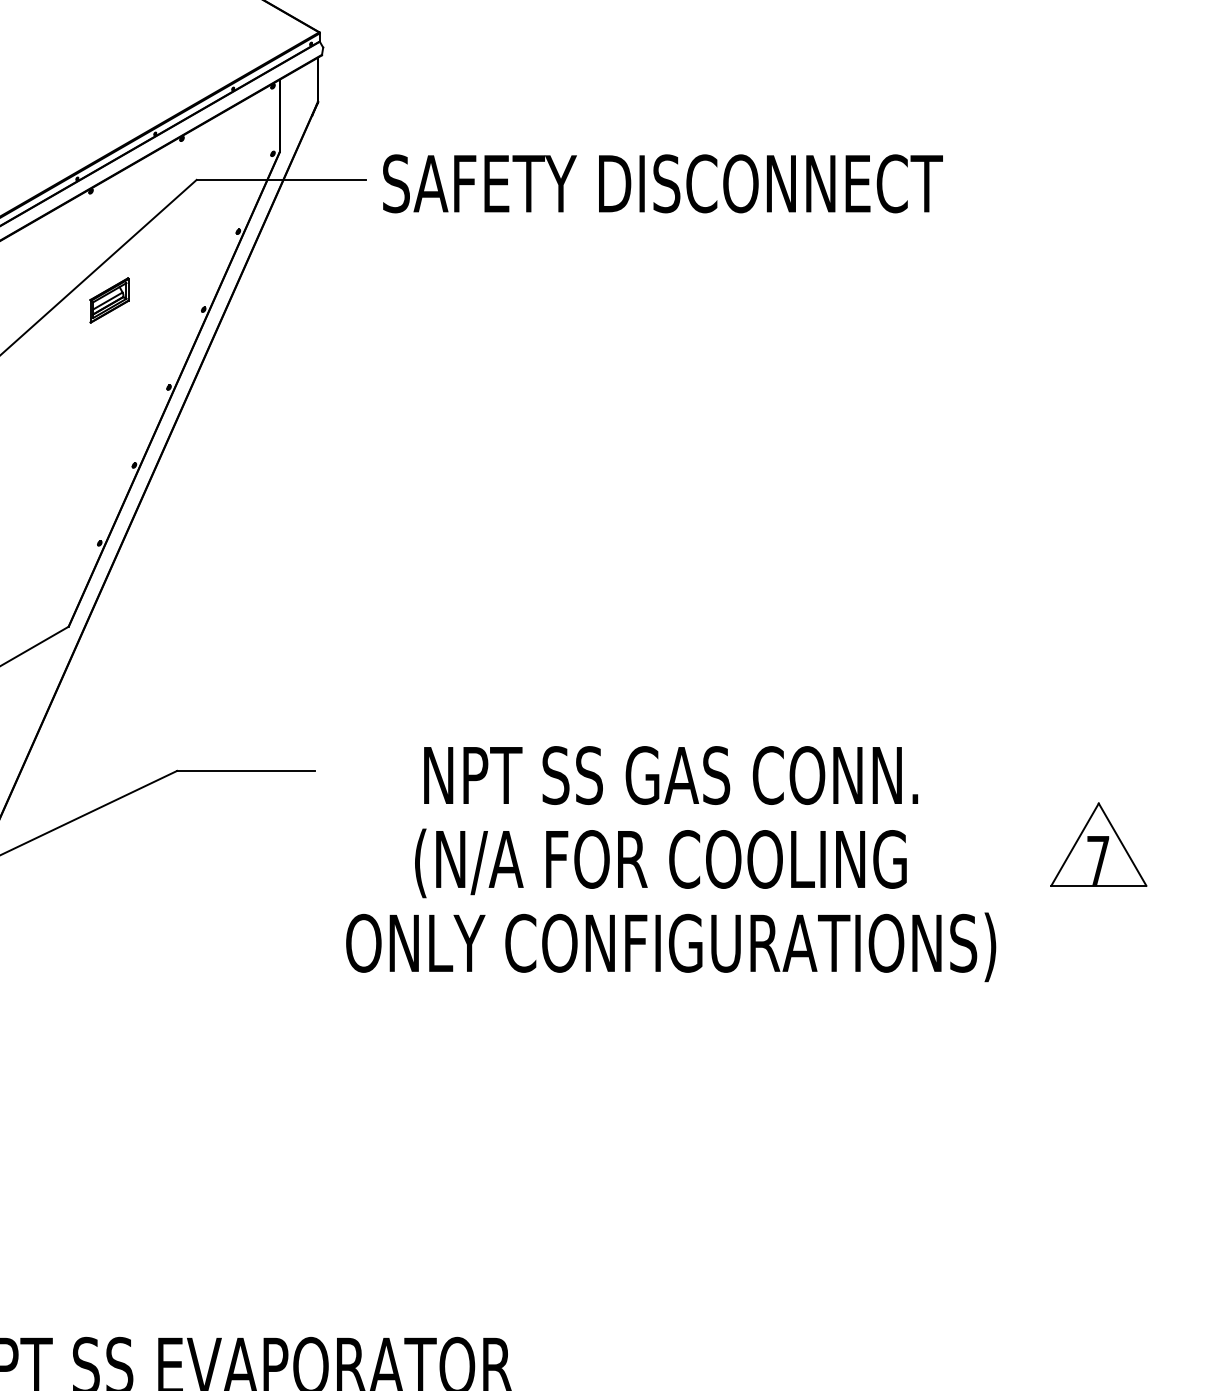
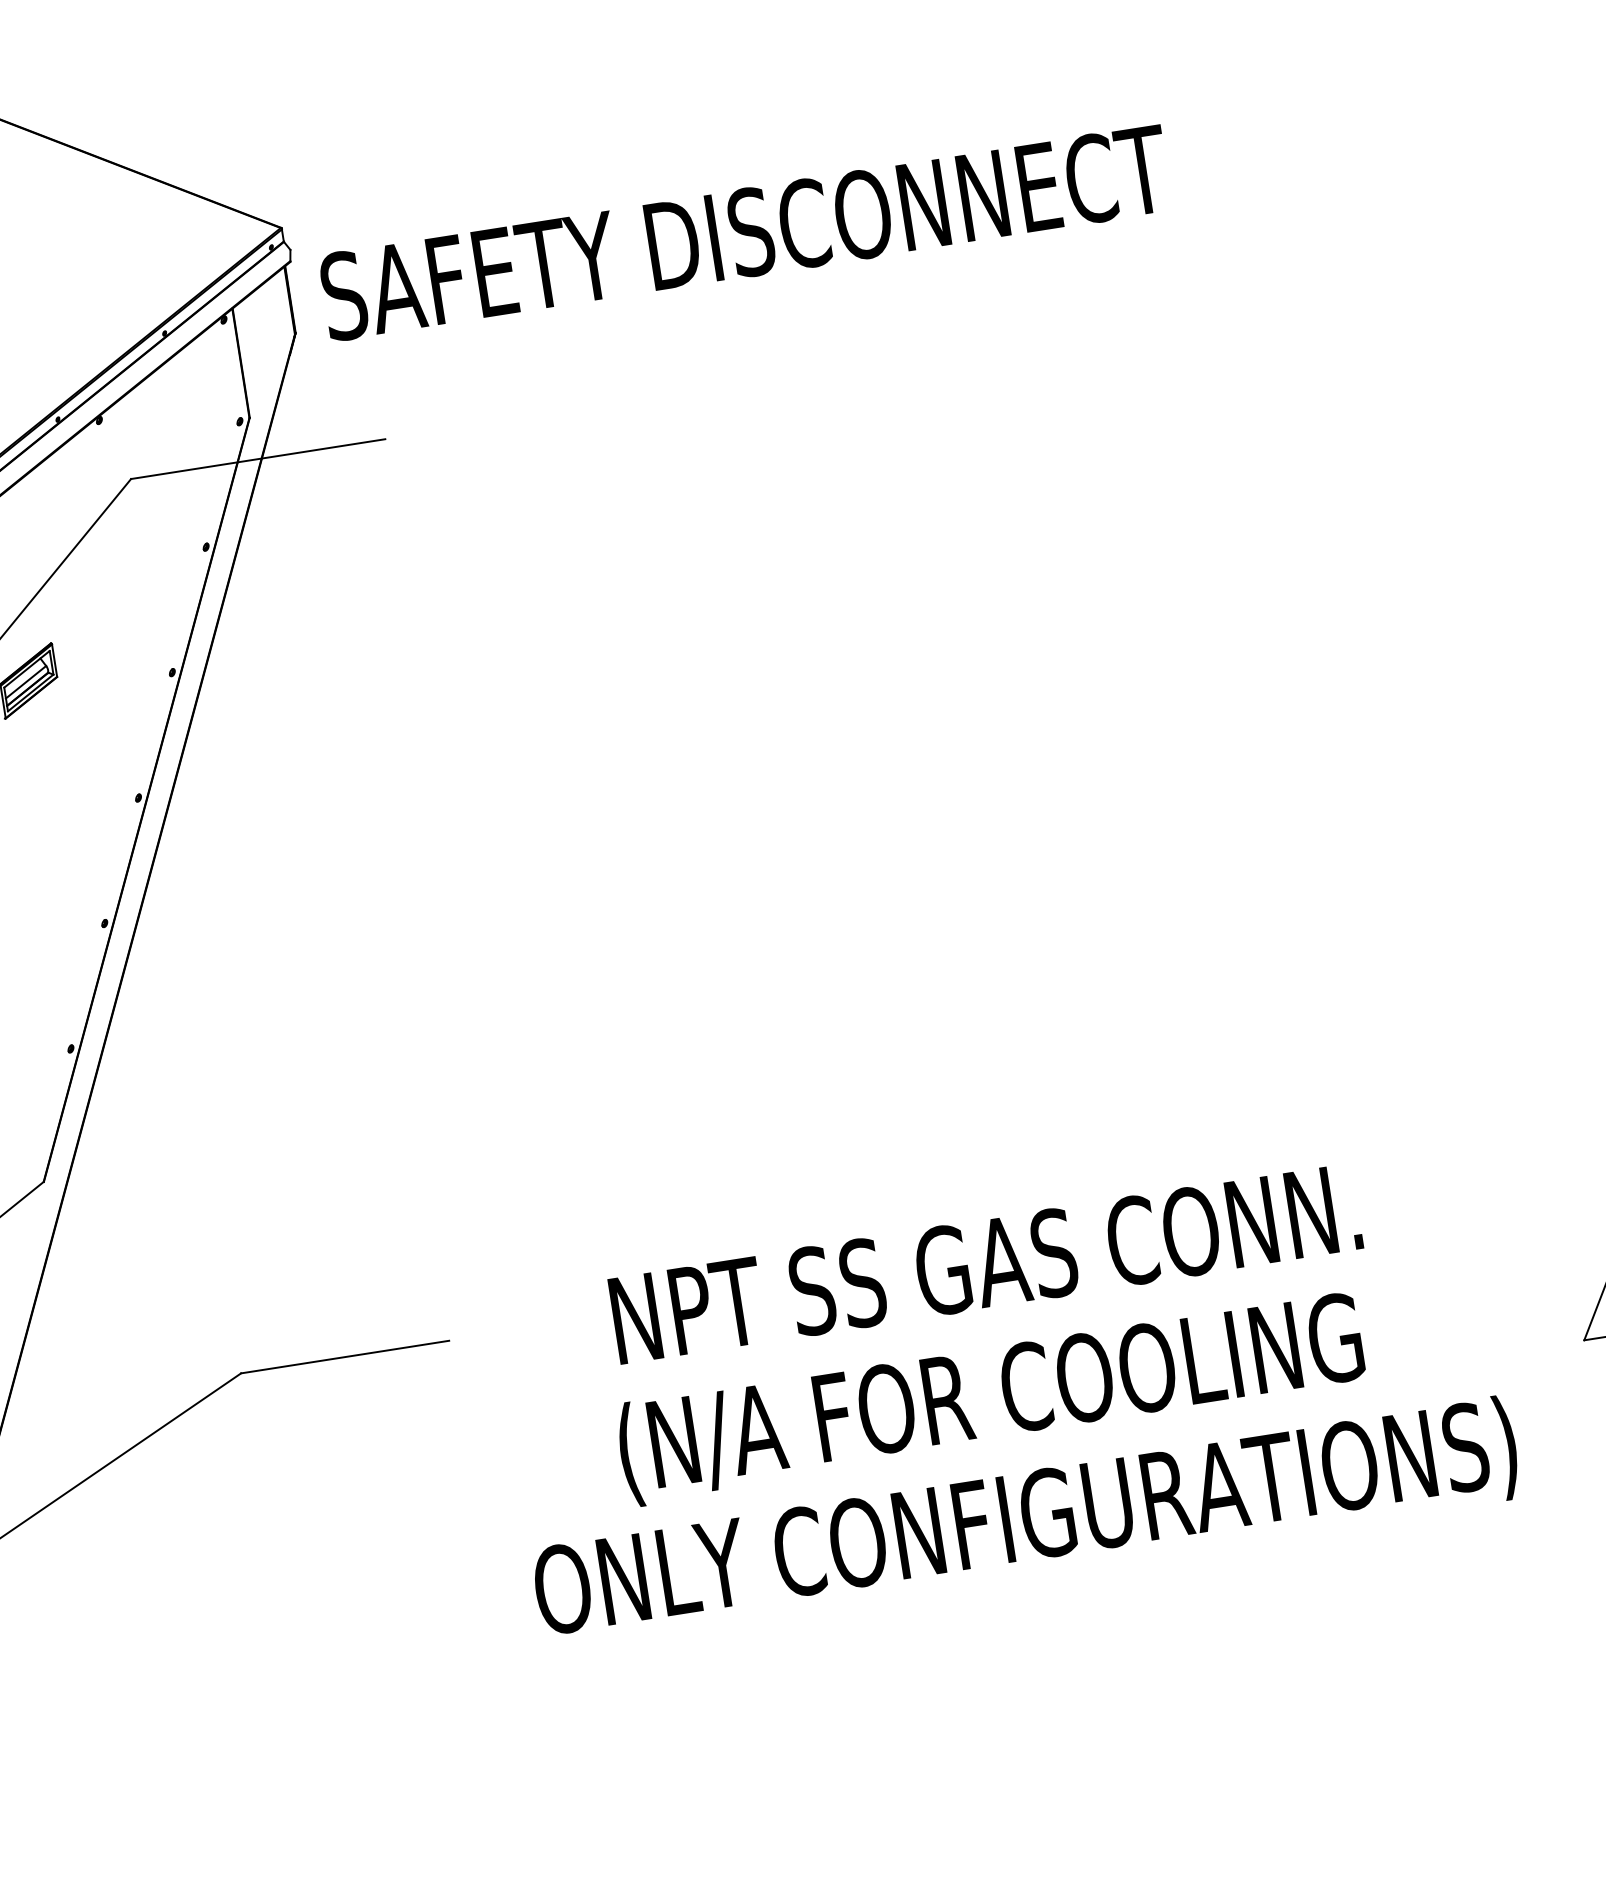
text: (662, 183) -> (744, 232), moved

